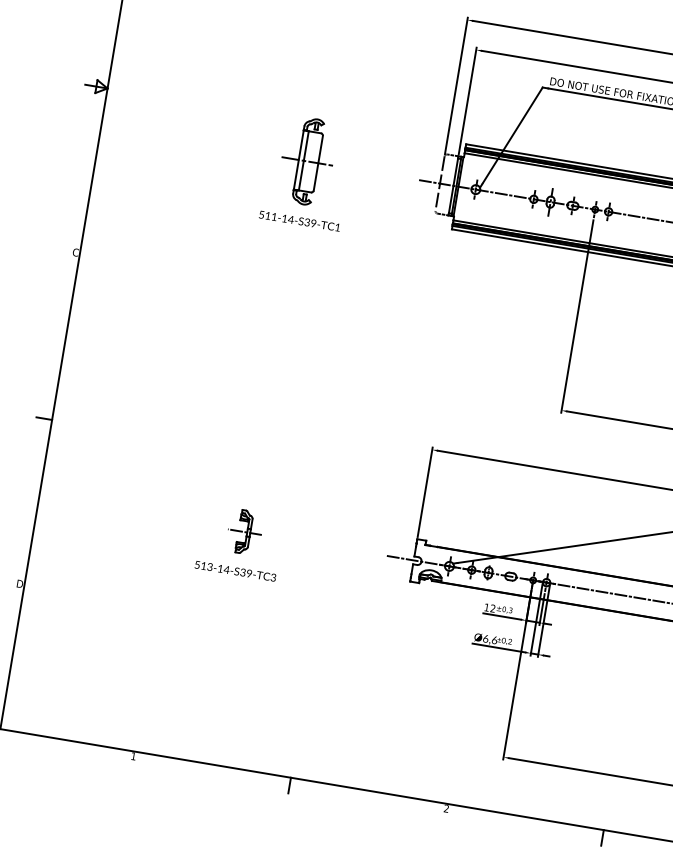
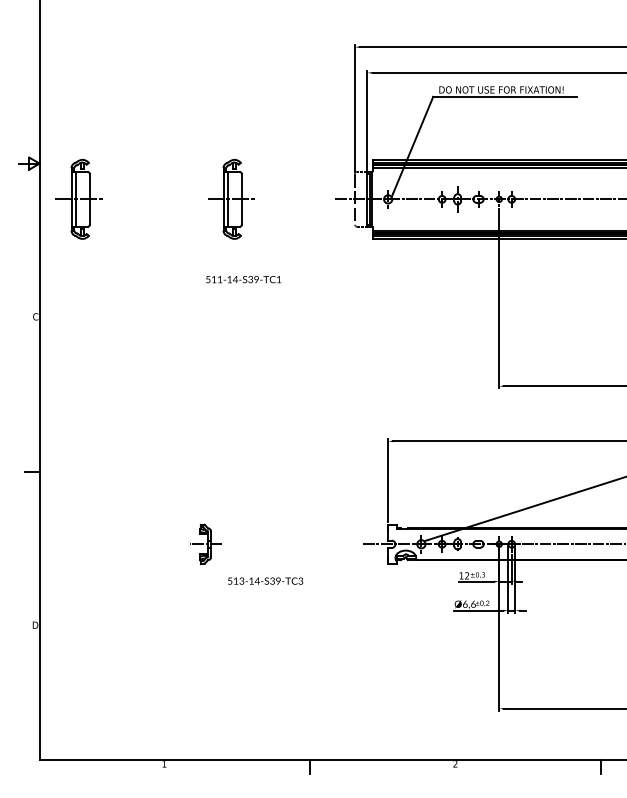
part: (144, 133) -> (79, 198), added
text: (299, 221) -> (243, 279), moved
part: (244, 531) -> (205, 543), moved
text: (235, 570) -> (265, 580), moved

